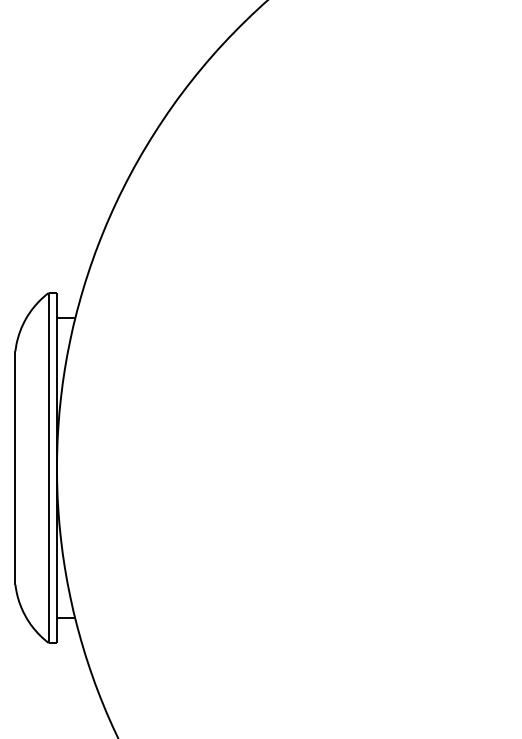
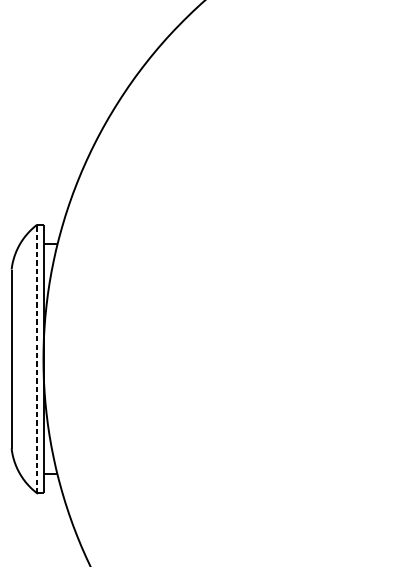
line: (48, 467) -> (36, 358), solid -> dashed

